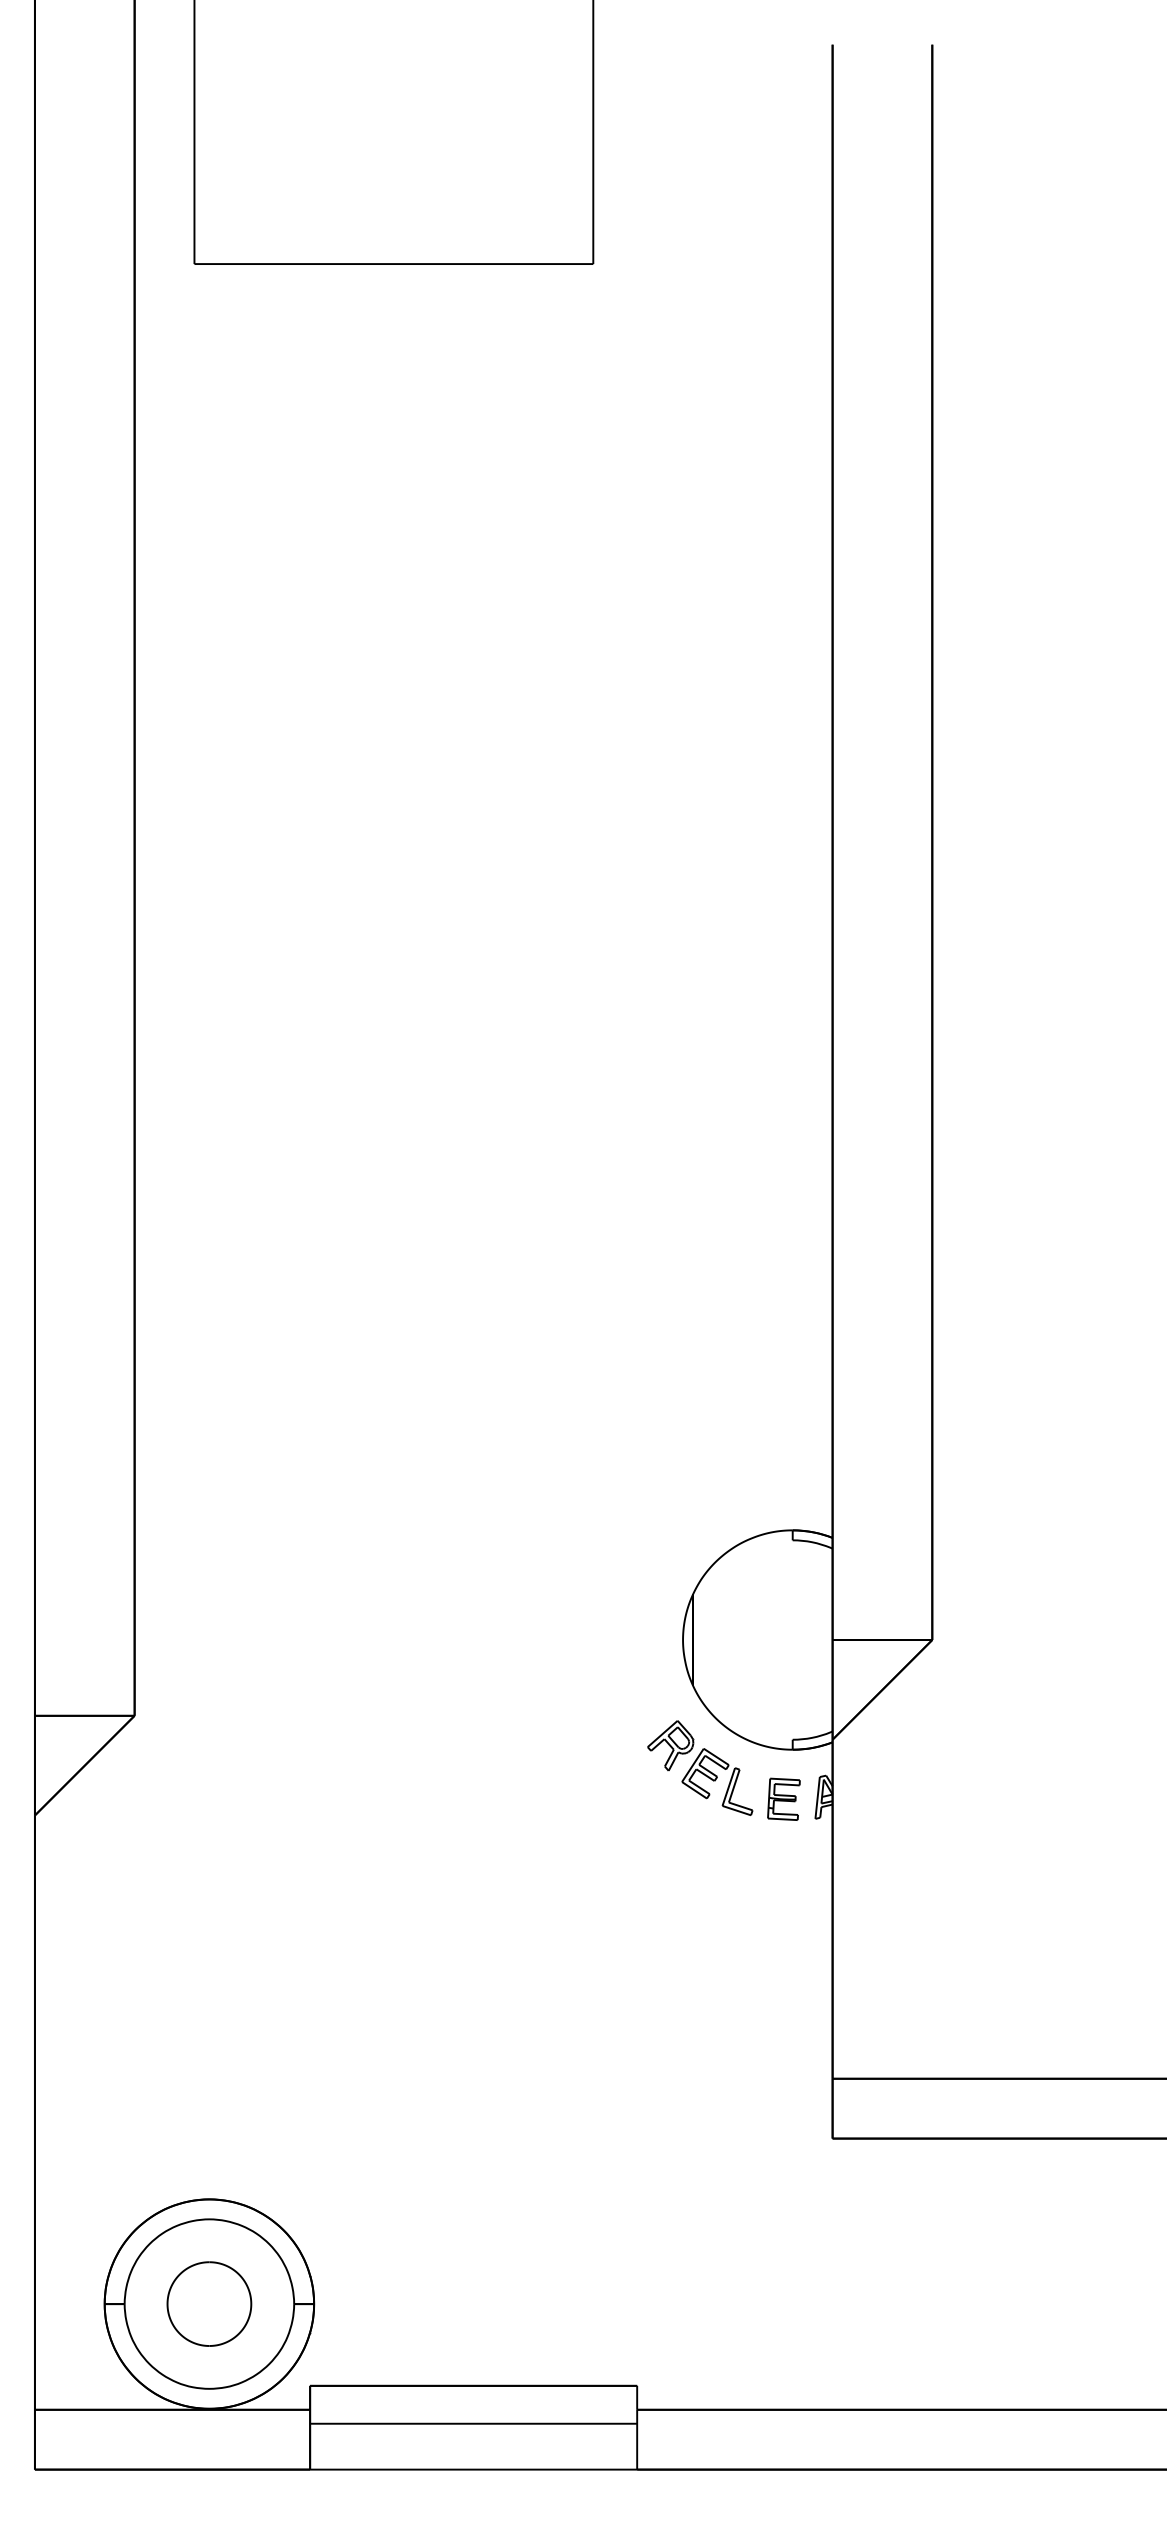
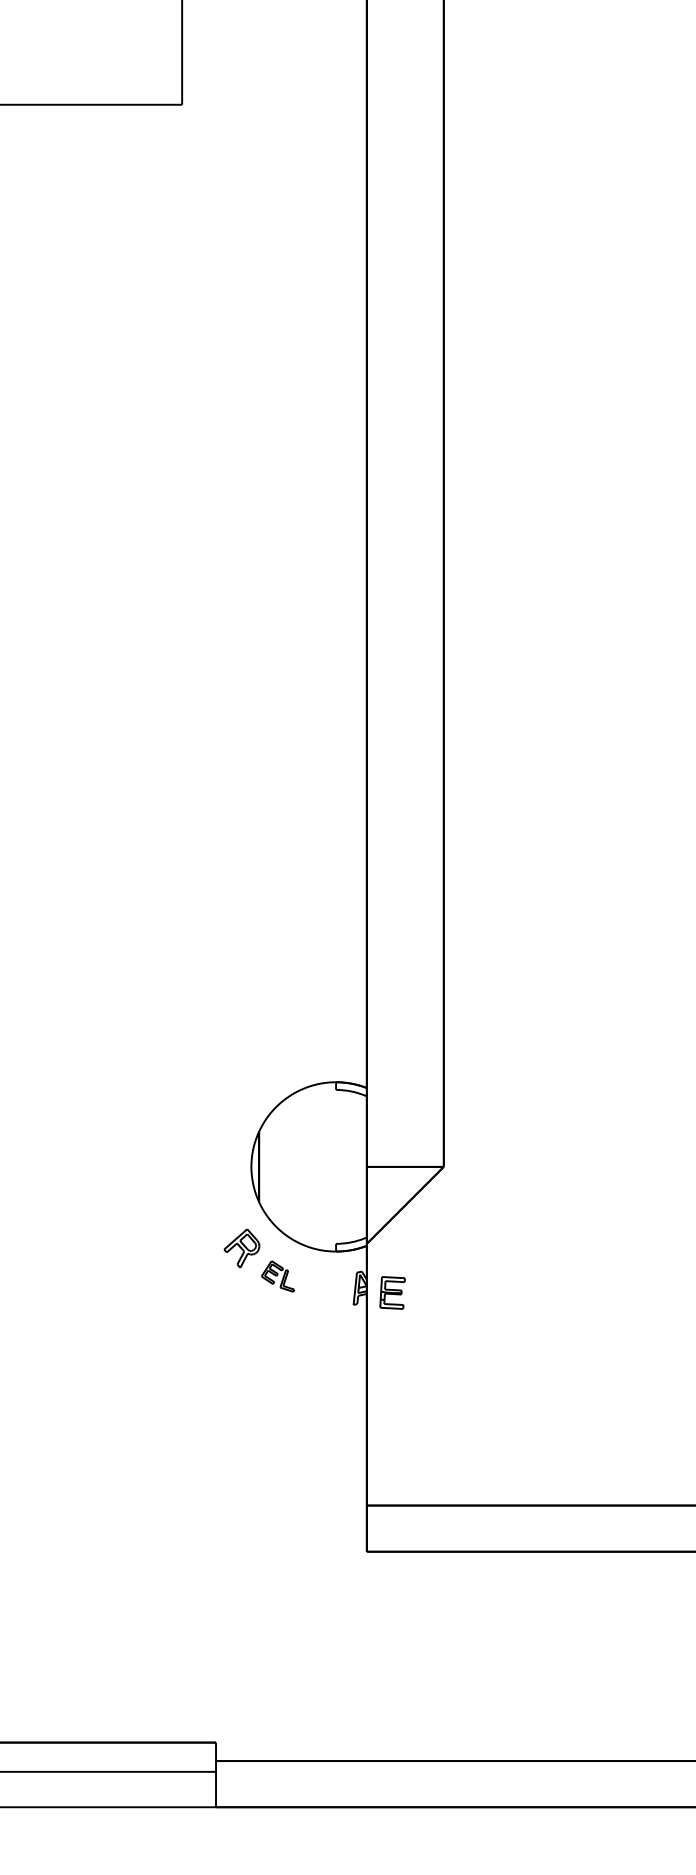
part: (717, 1781) -> (278, 1276), size x0.6
part: (783, 1798) -> (392, 1292), moved

